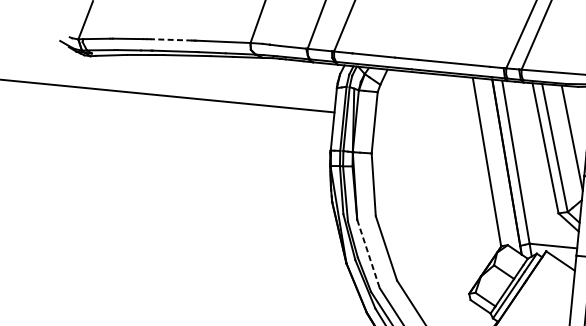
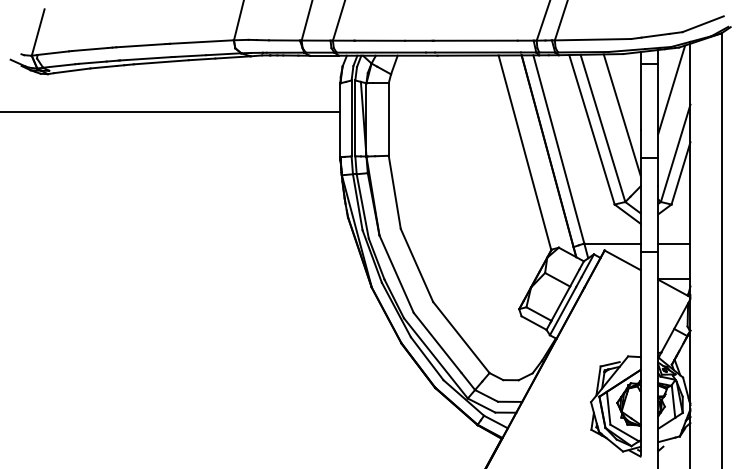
line: (171, 39) -> (140, 45), dashed -> solid
line: (368, 254) -> (396, 274), dashed -> solid

